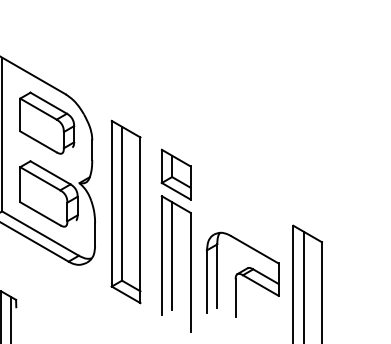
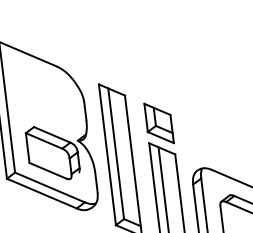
part: (47, 122) -> (44, 92), removed

